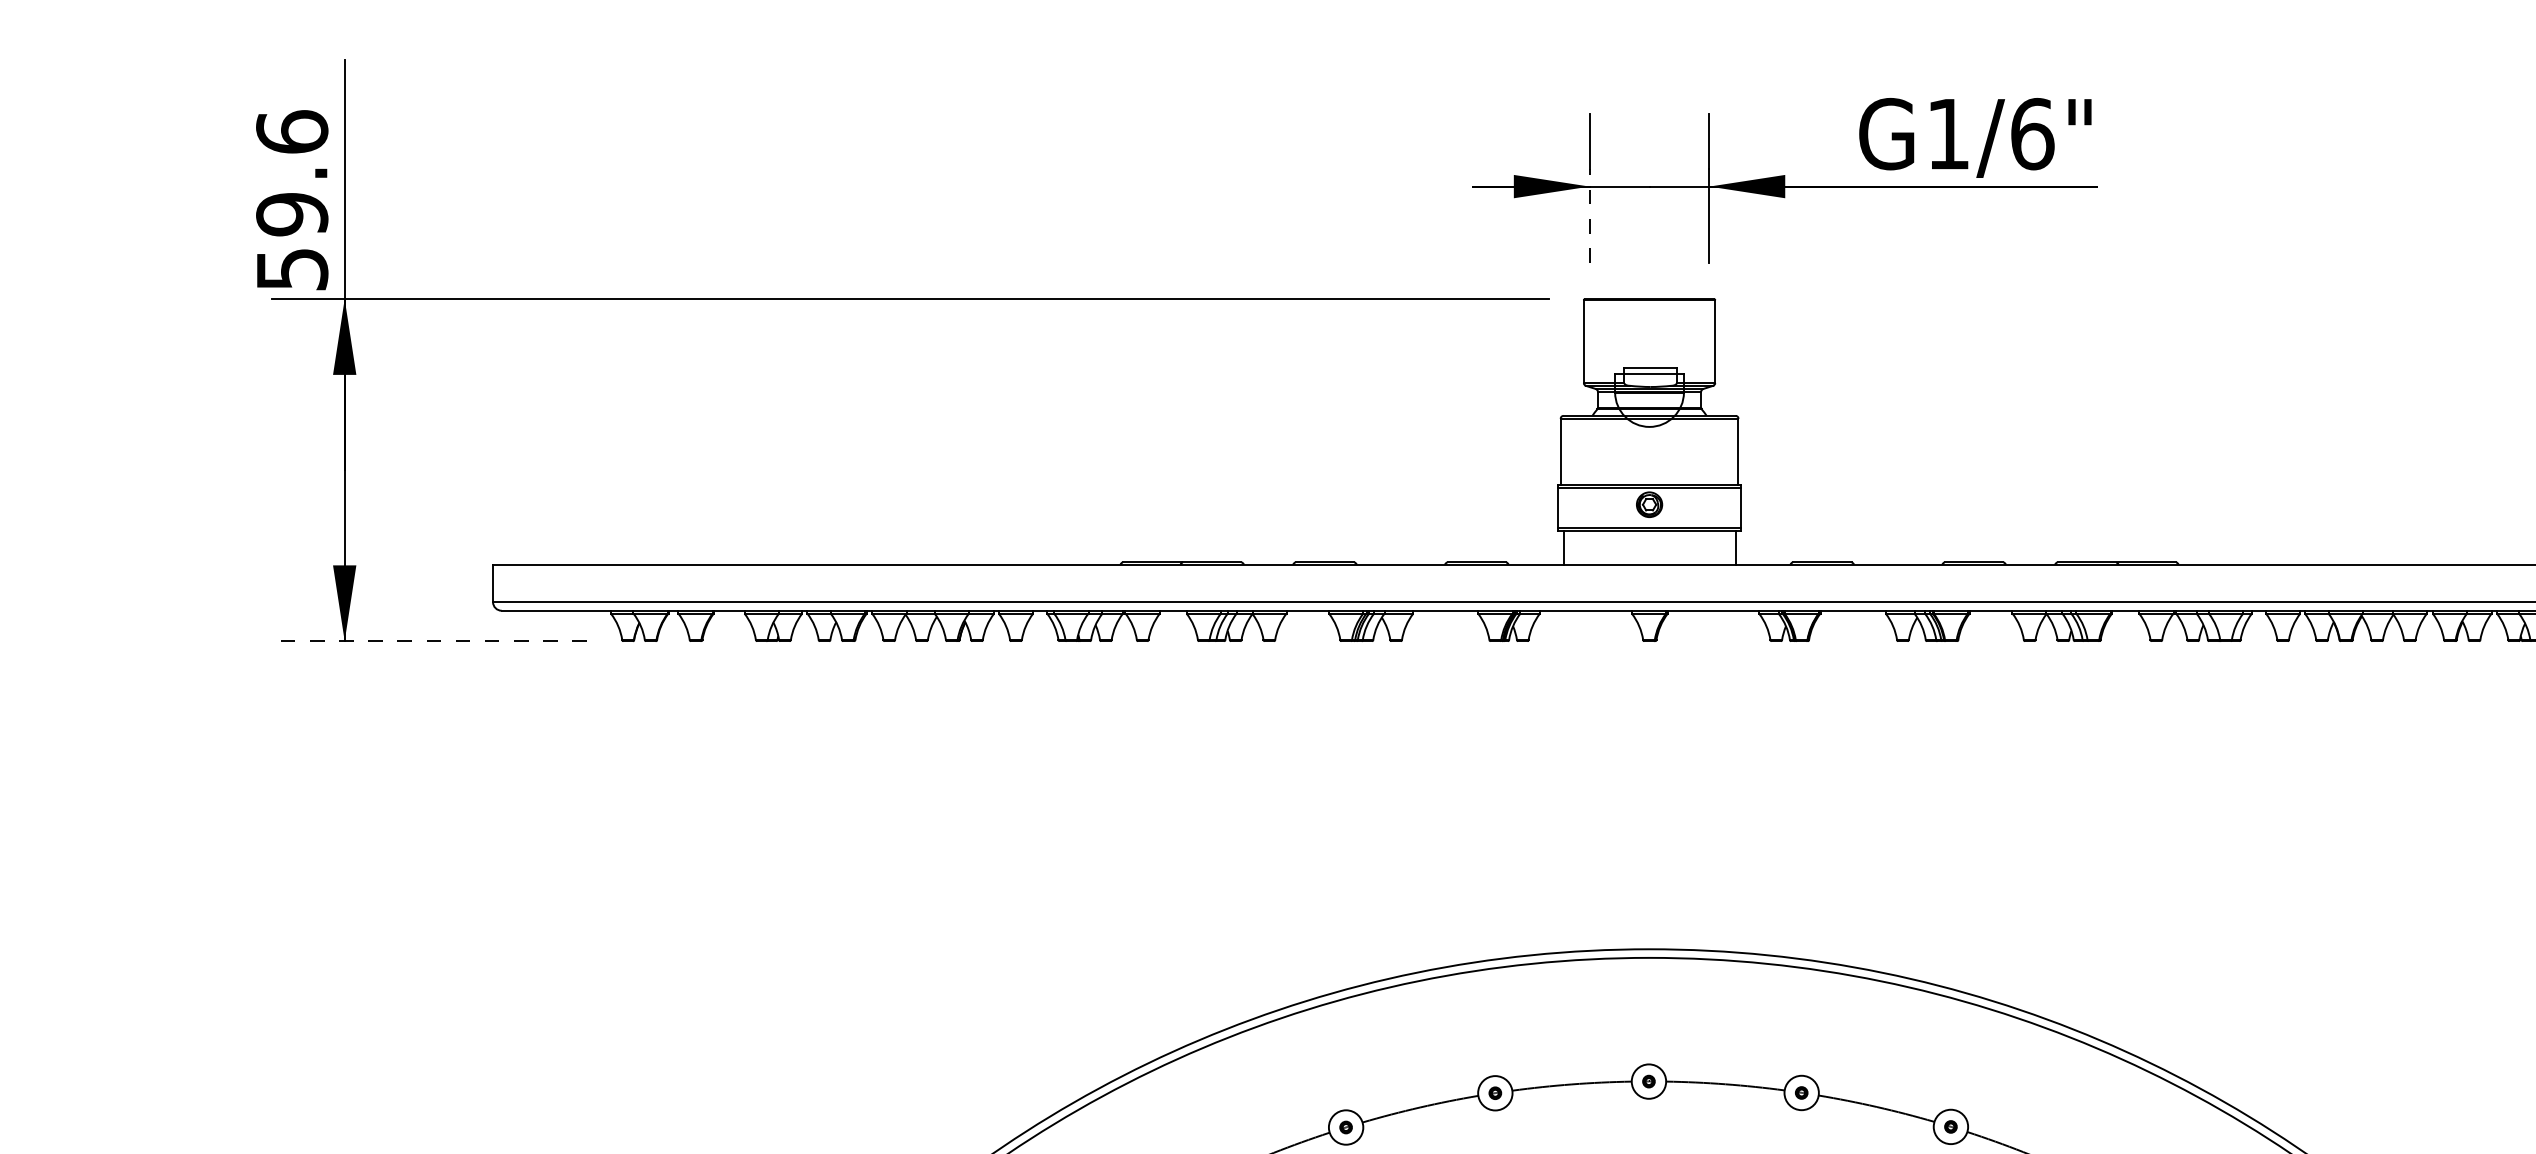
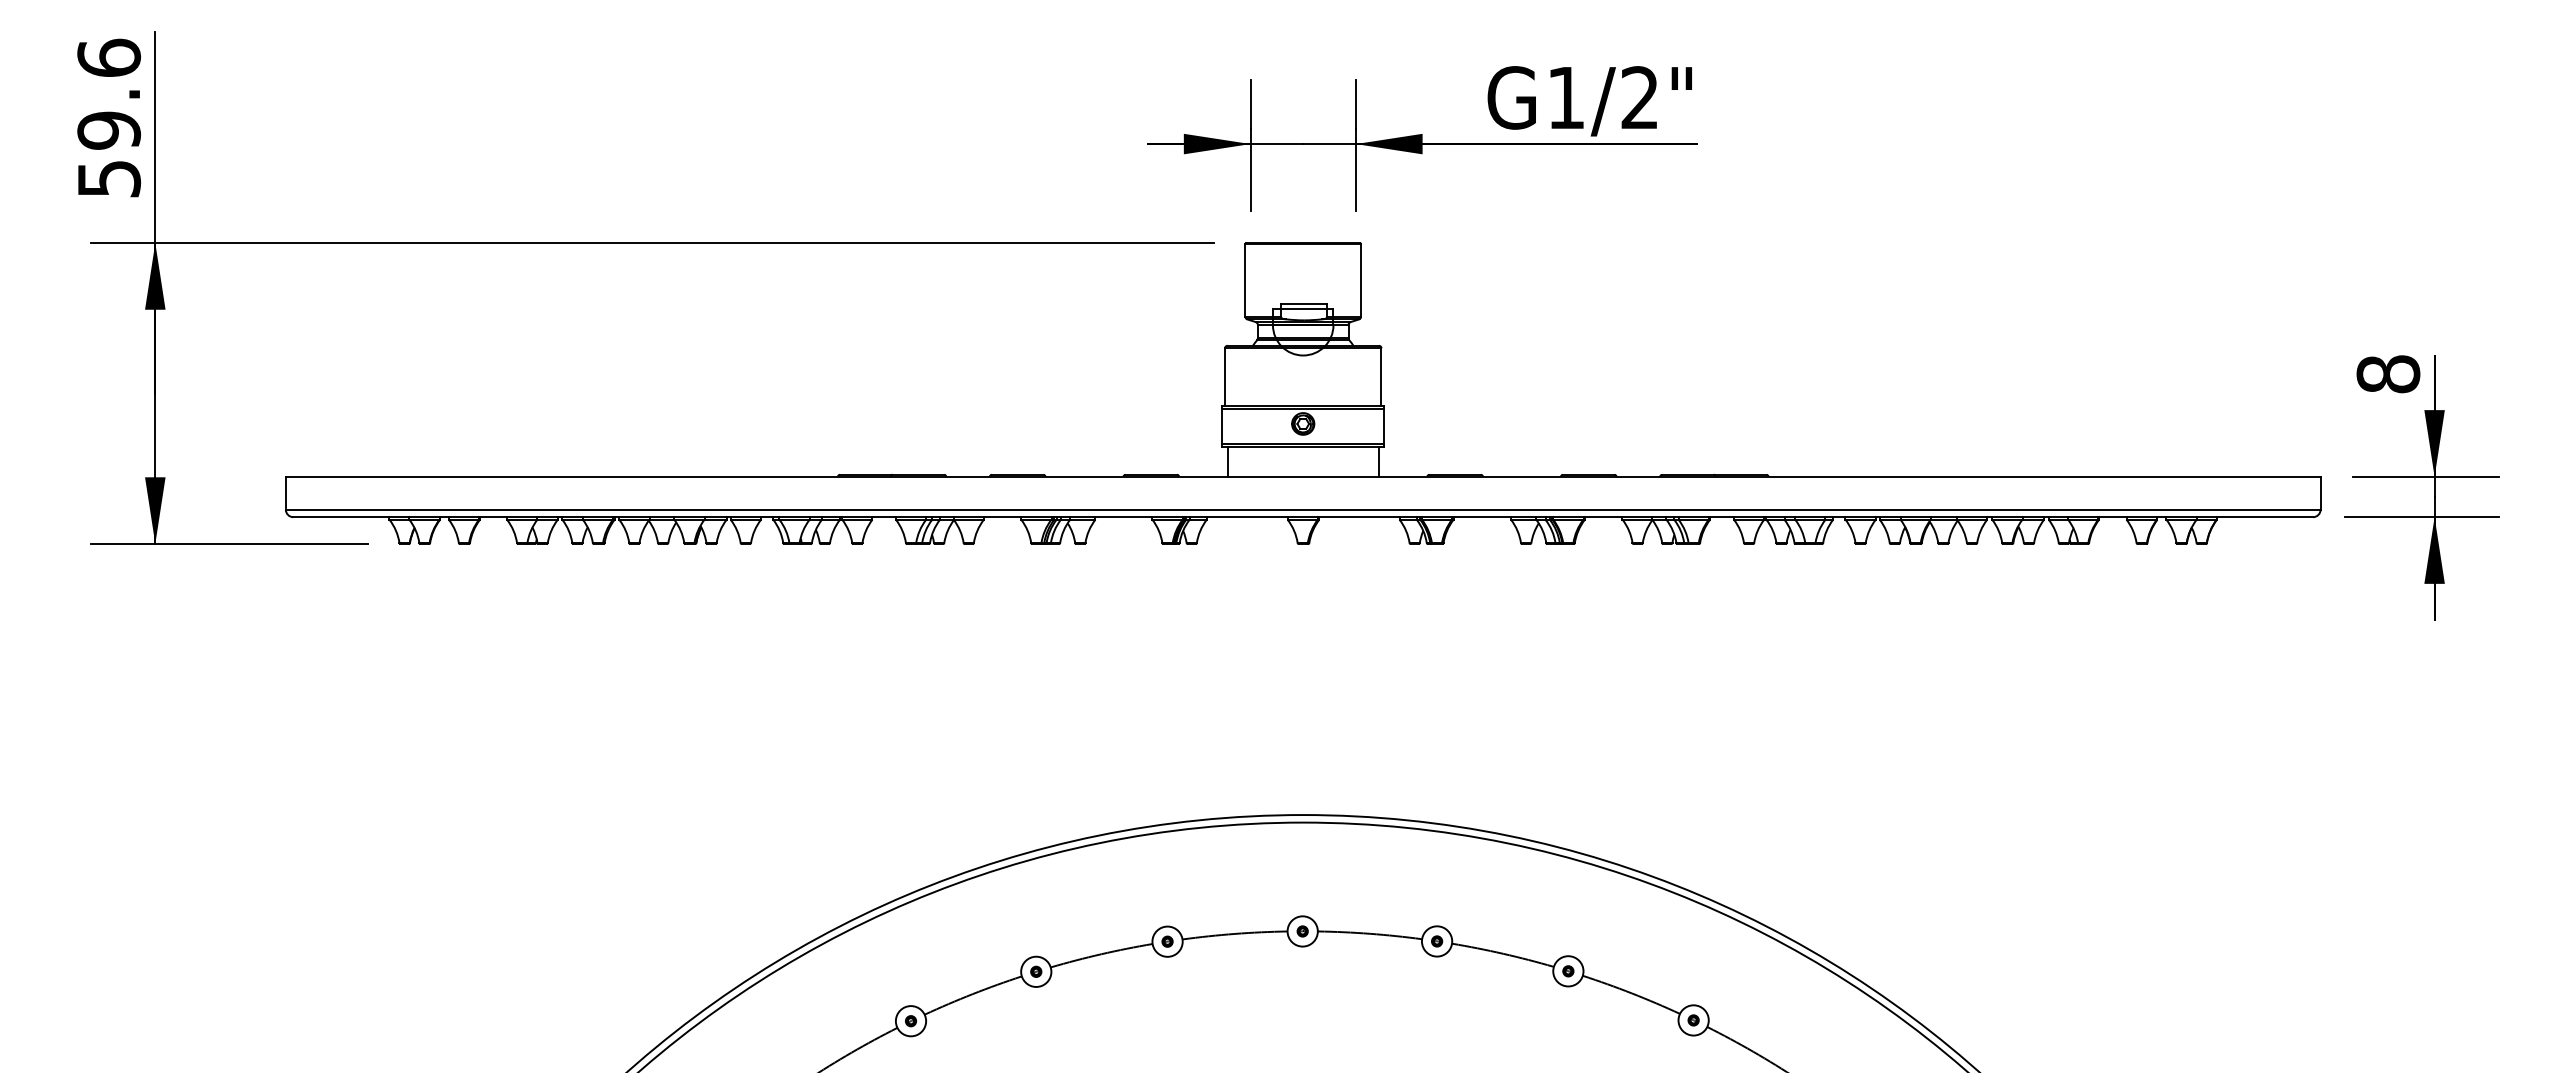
text: (2032, 133) -> (1640, 97), G1/6" -> G1/2"
text: (291, 199) -> (108, 117), moved
line: (1589, 215) -> (1250, 169), dashed -> solid
line: (429, 640) -> (229, 543), dashed -> solid

